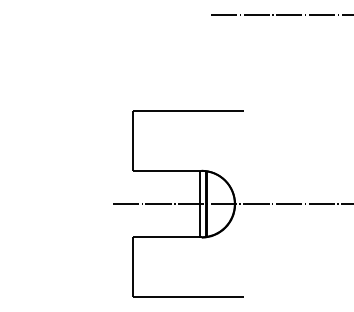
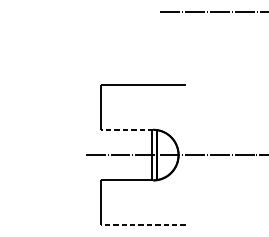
line: (166, 170) -> (126, 129), solid -> dashed
line: (188, 296) -> (143, 225), solid -> dashed

